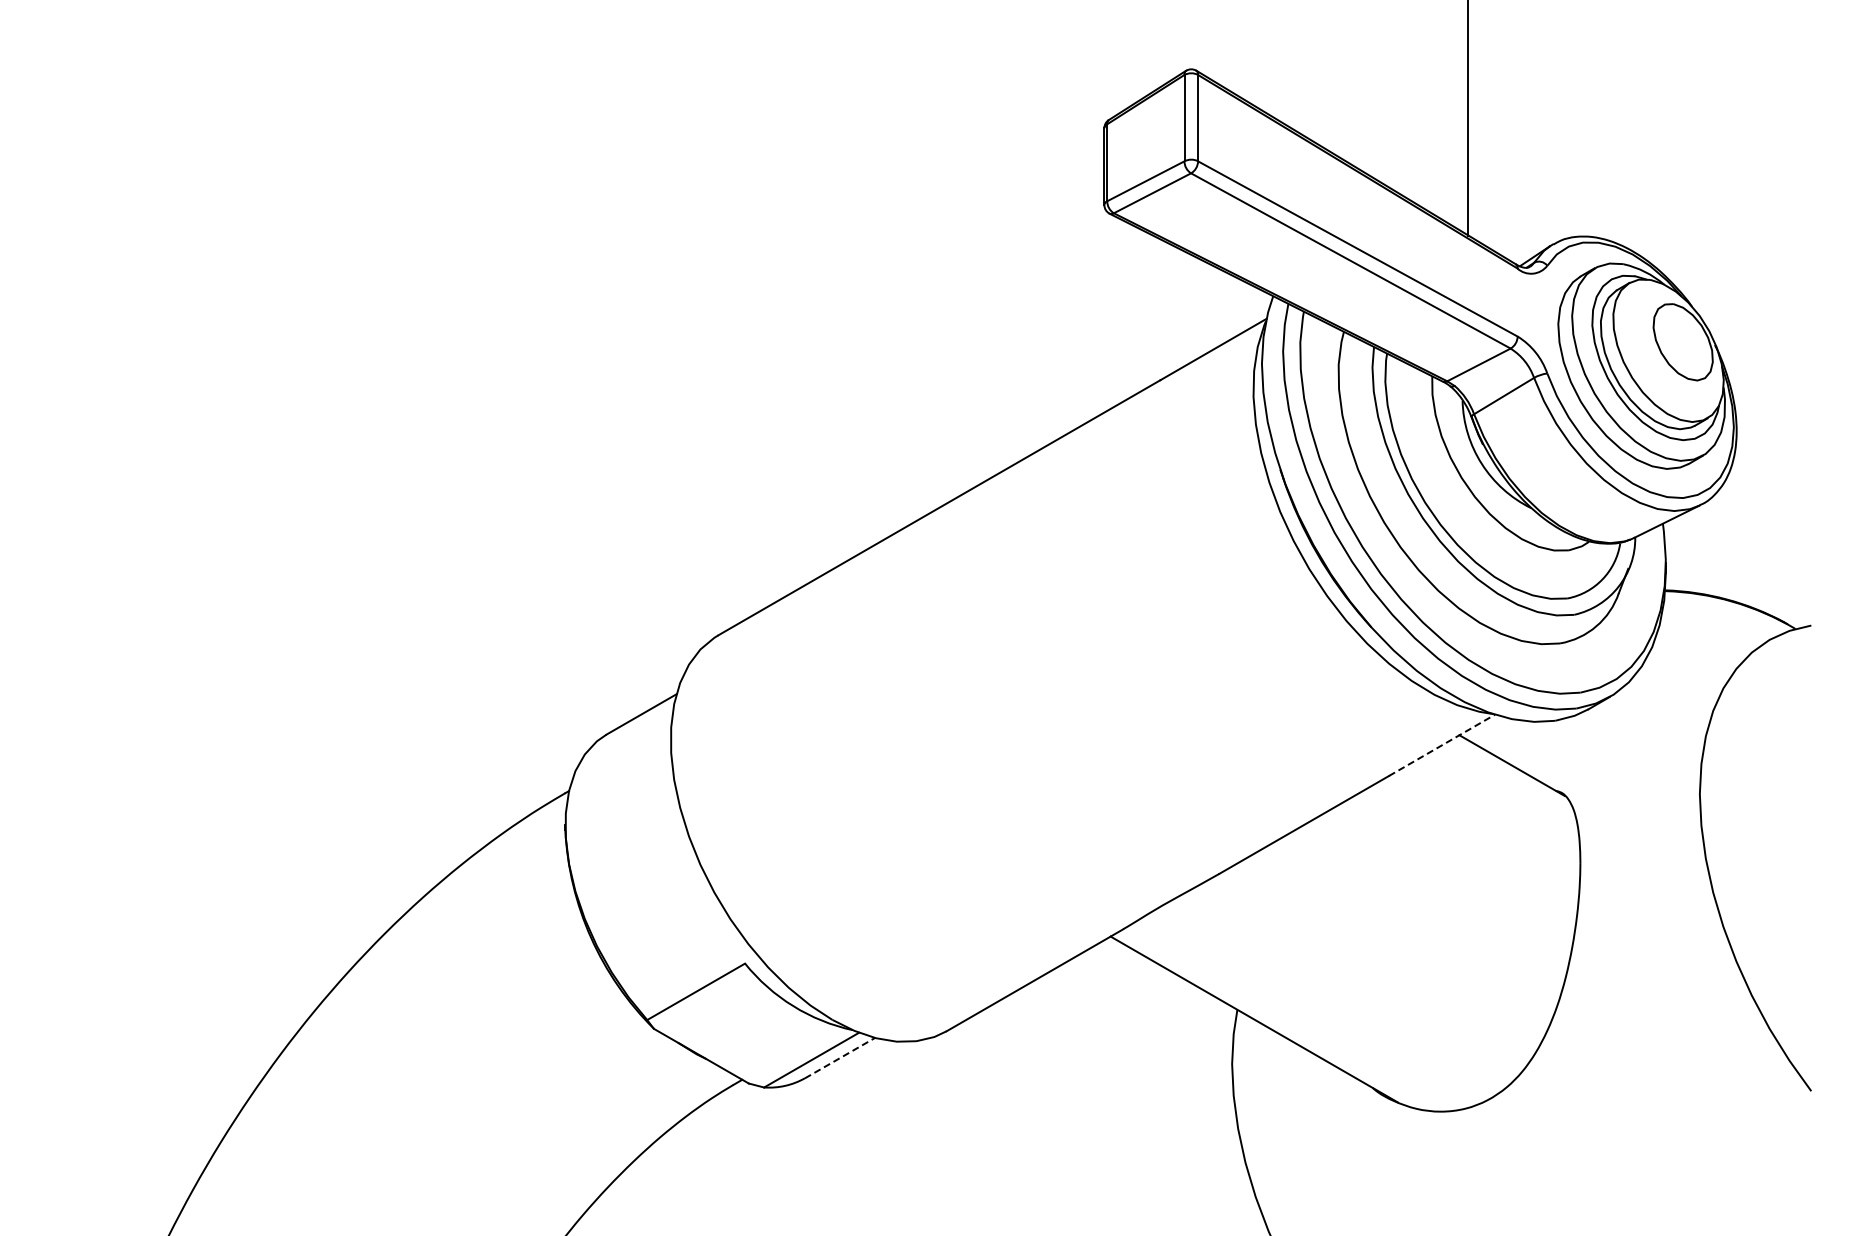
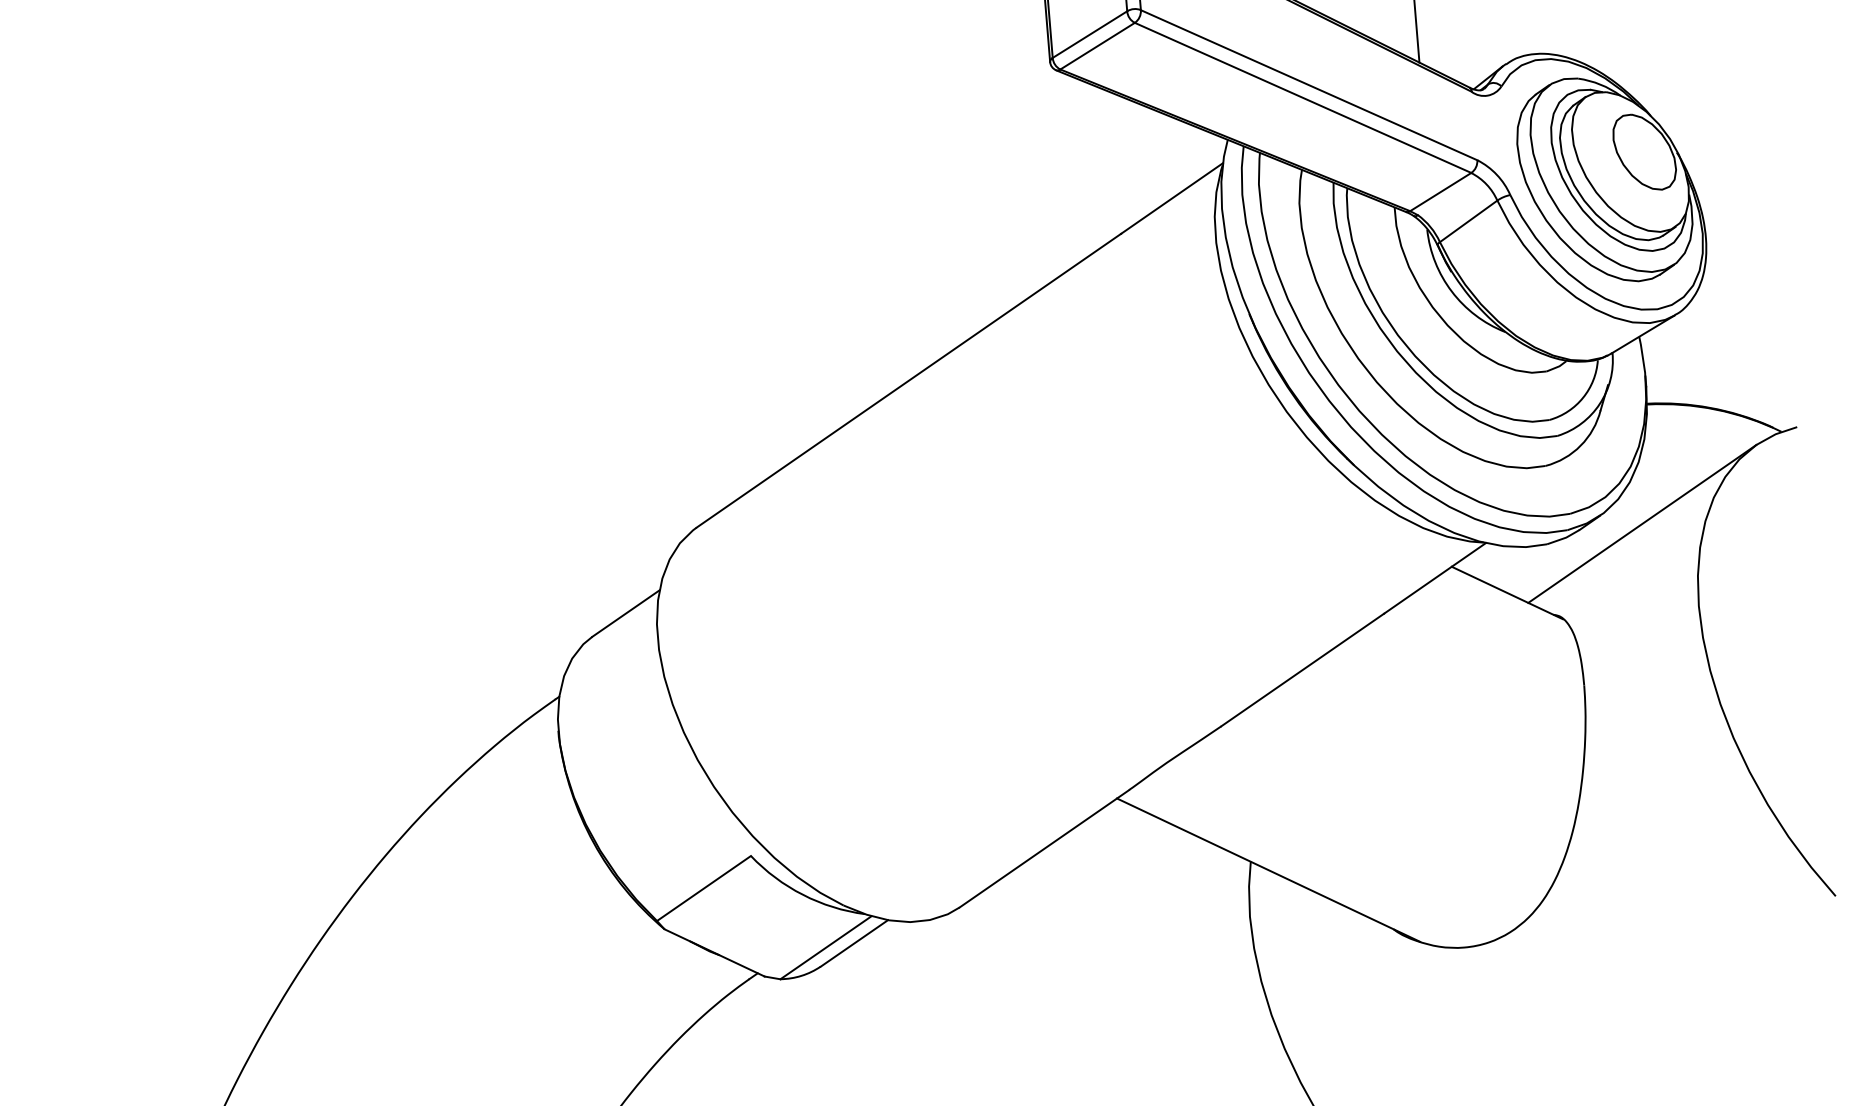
line: (1650, 708) -> (1642, 524), added
line: (1442, 745) -> (1435, 578), dashed -> solid
line: (840, 1057) -> (854, 942), dashed -> solid

